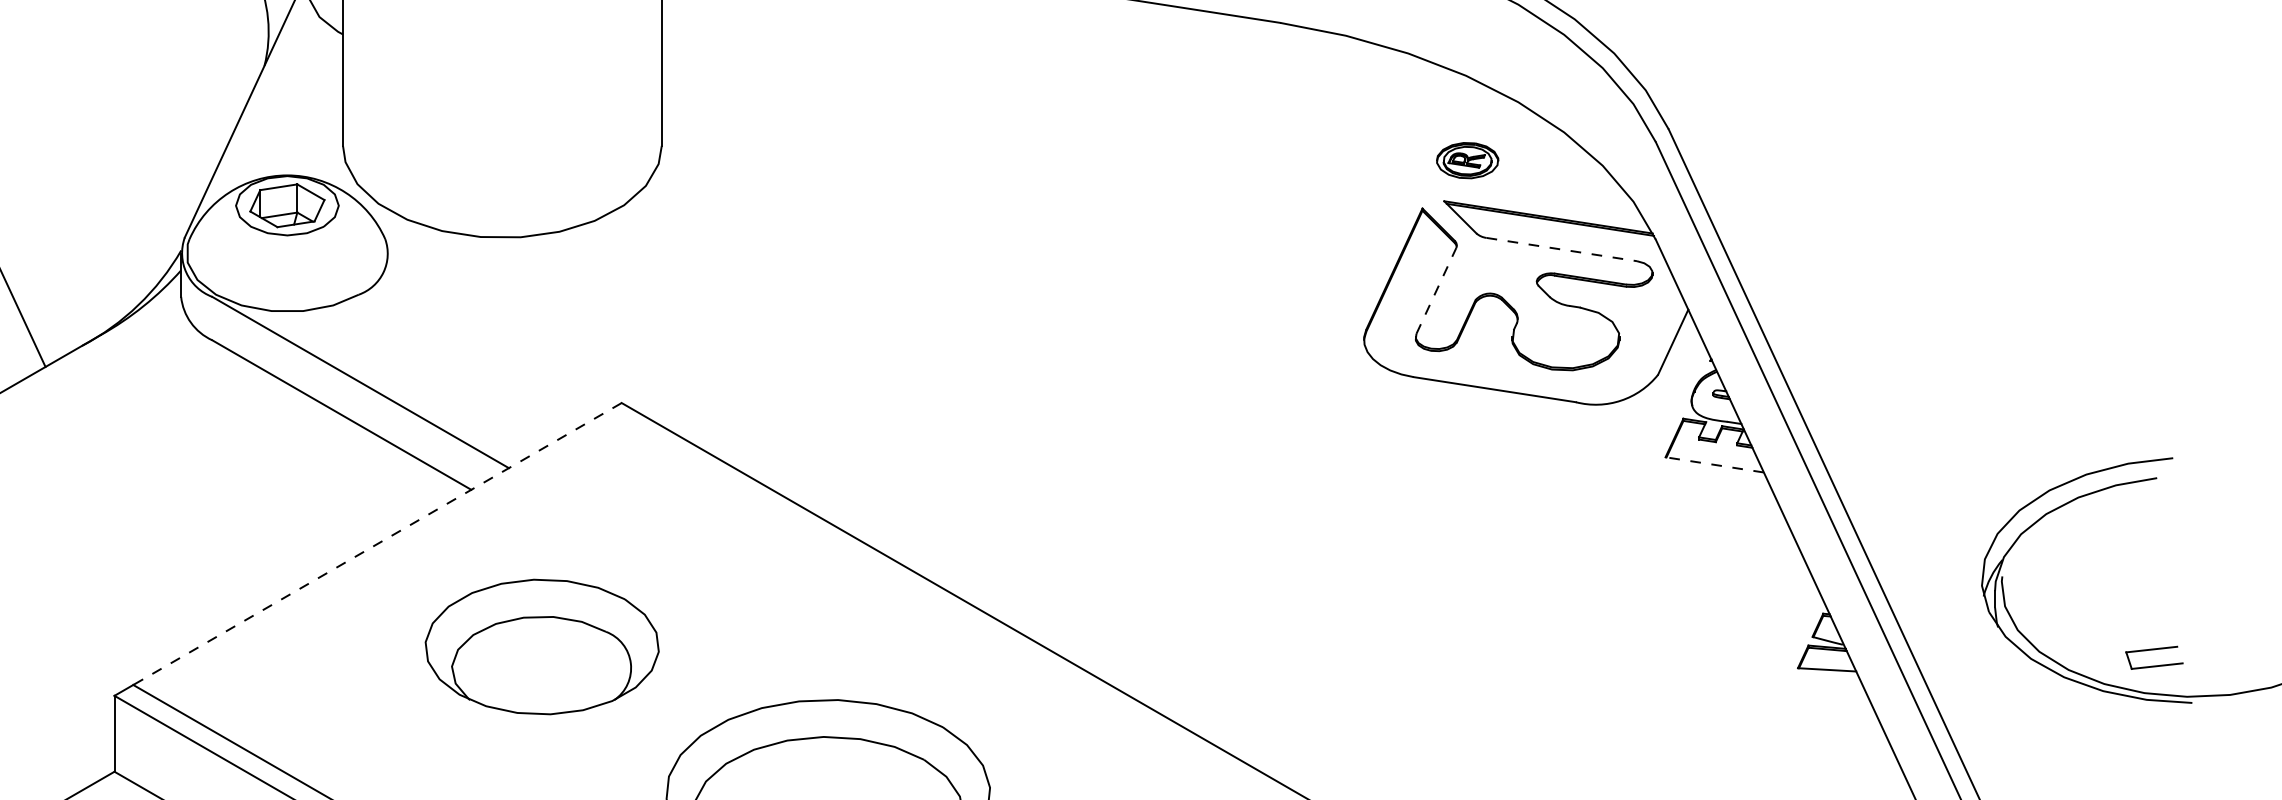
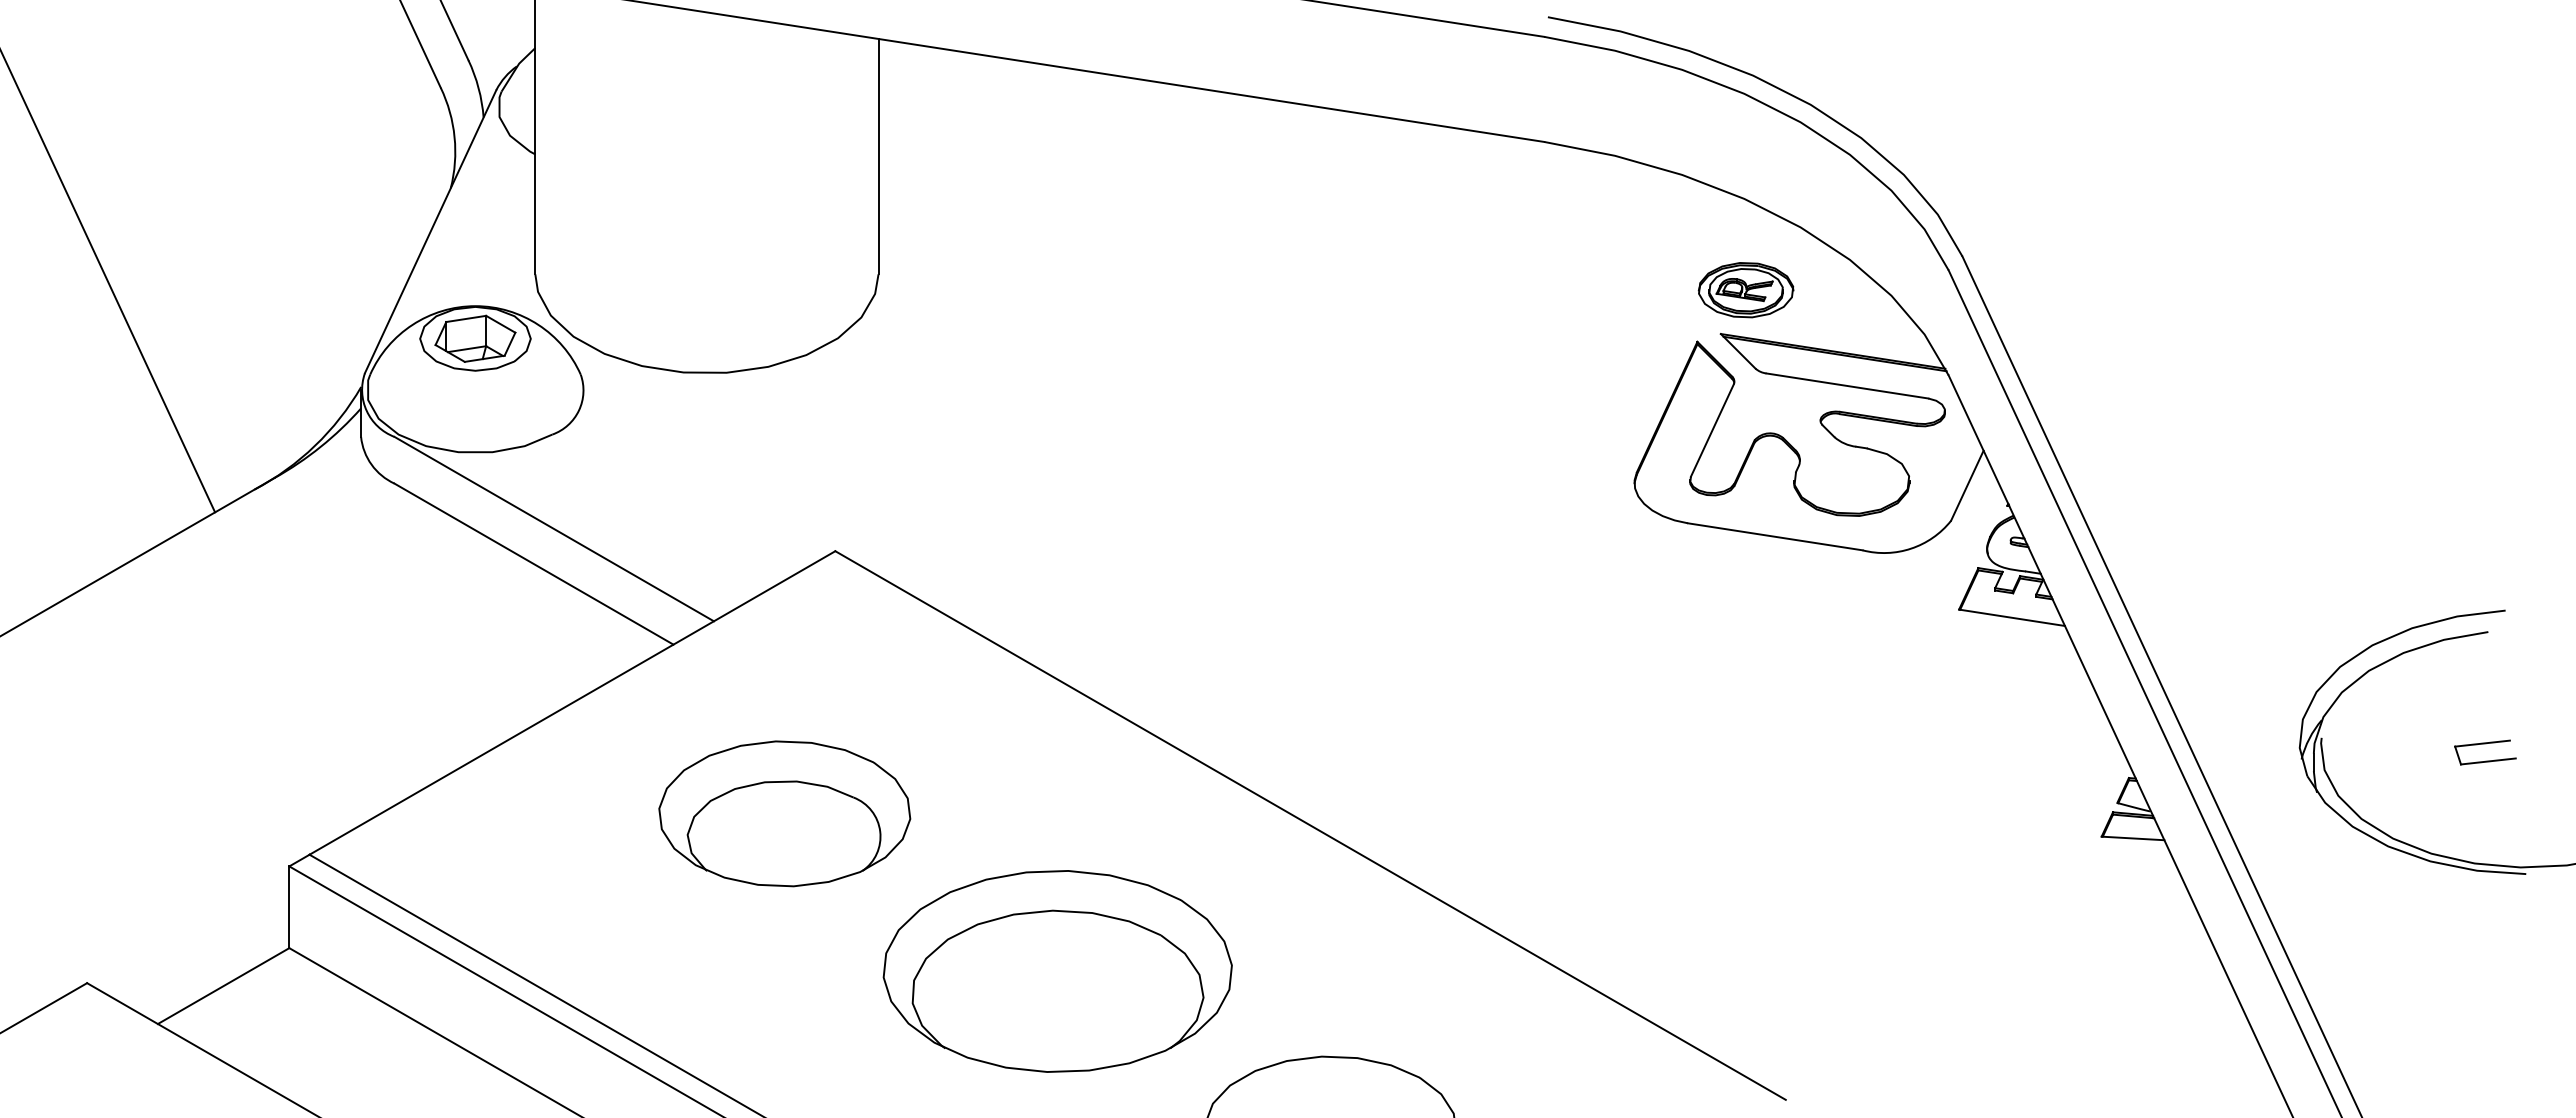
part: (1467, 160) -> (1745, 290), size x1.43
line: (1561, 249) -> (1847, 385), dashed -> solid
line: (1436, 290) -> (1712, 430), dashed -> solid
line: (1715, 464) -> (2012, 617), dashed -> solid
line: (377, 543) -> (572, 702), dashed -> solid
part: (541, 646) -> (784, 813), moved
part: (2154, 650) -> (2485, 744), moved

